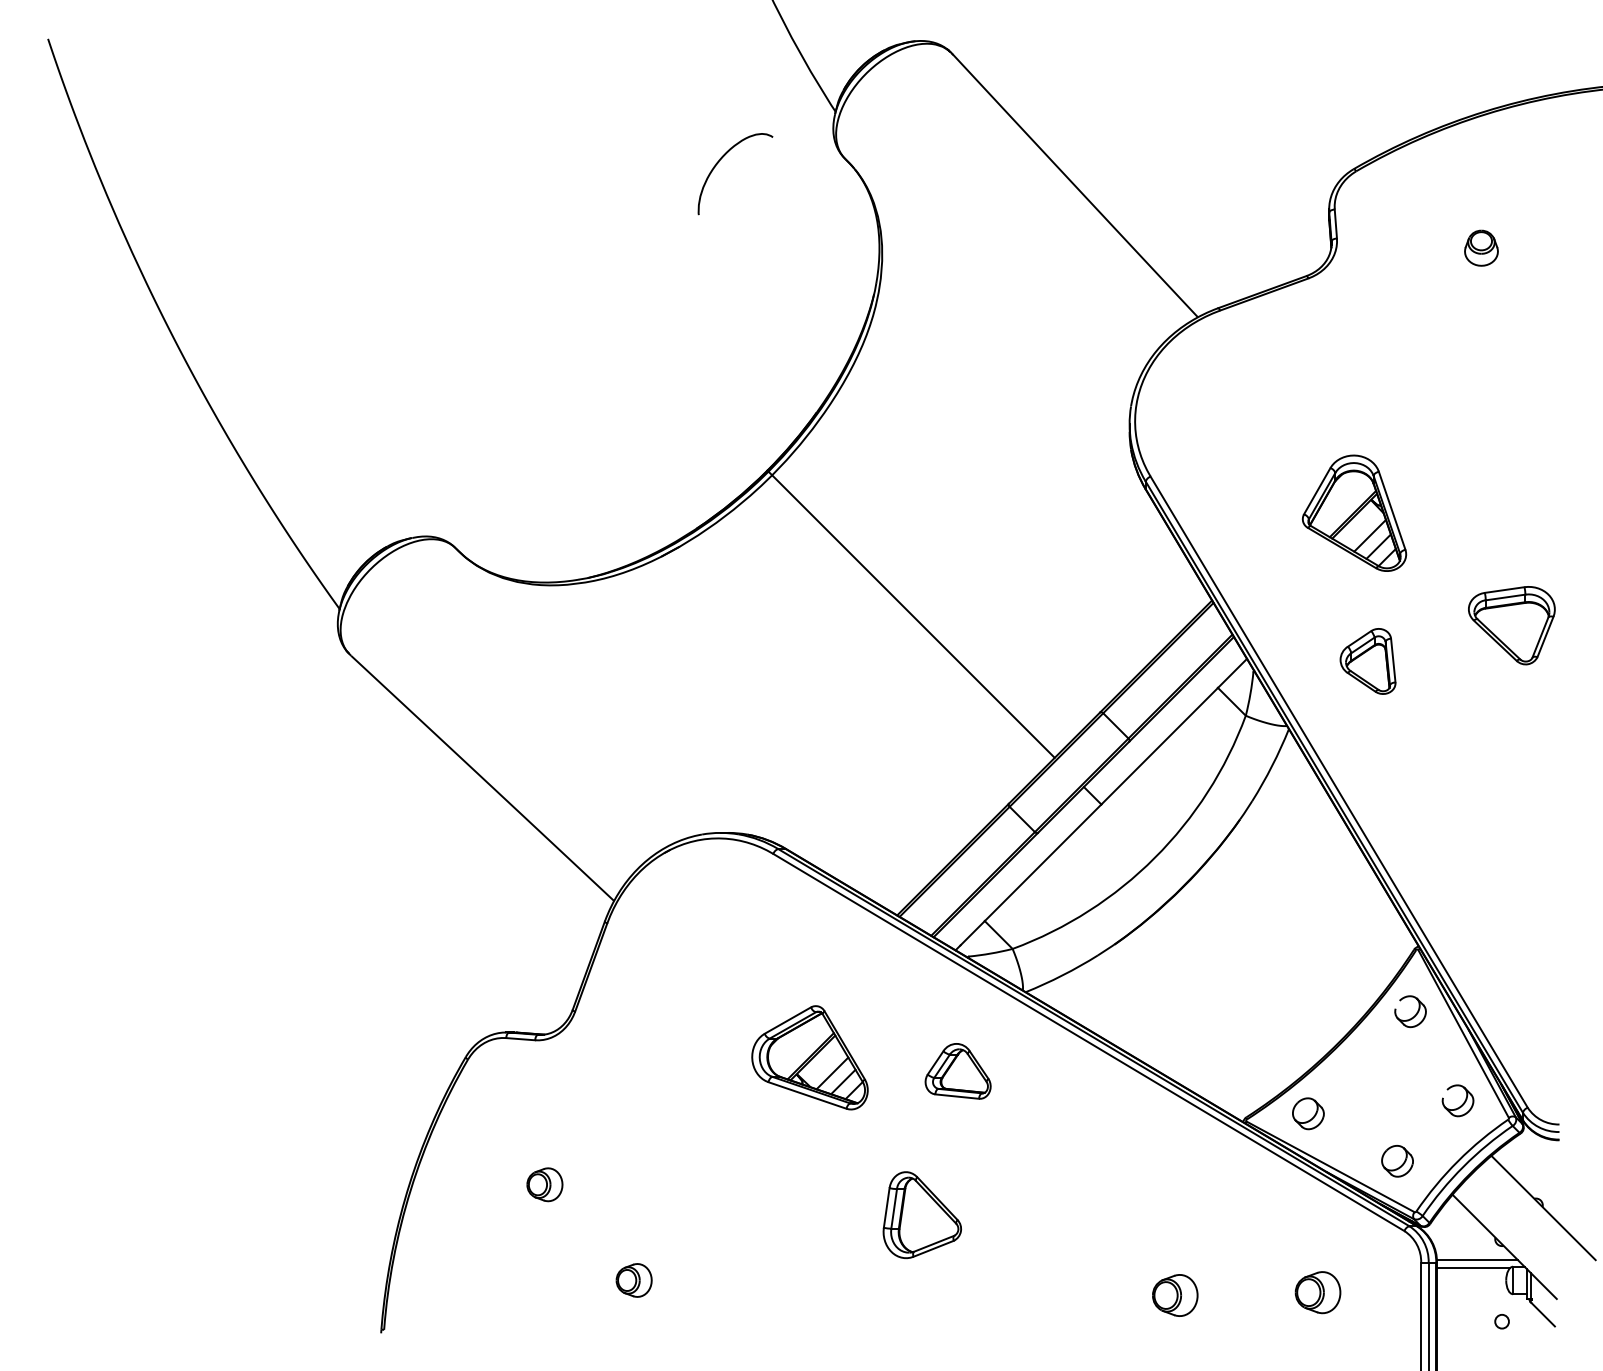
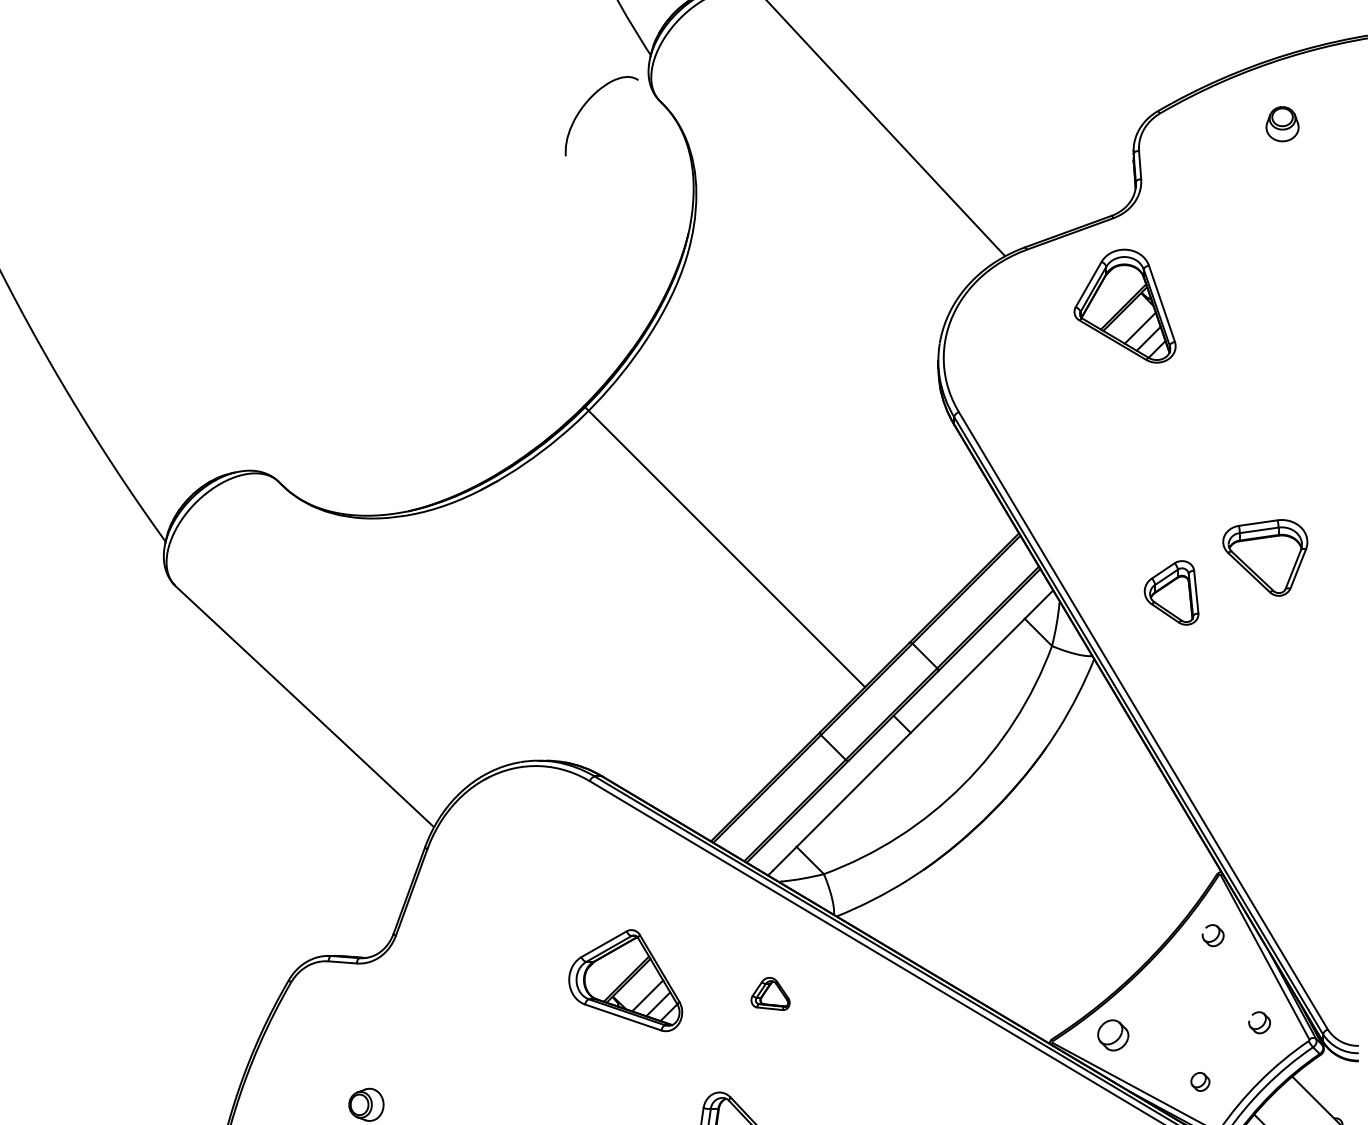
curve: (719, 162) -> (586, 104), moved
part: (1481, 247) -> (1282, 123), moved
part: (1354, 512) -> (1125, 305), moved
part: (1511, 625) -> (1264, 557), moved
part: (1410, 1011) -> (1213, 935), size x0.7
part: (957, 1071) -> (770, 994), size x0.6
part: (1457, 1100) -> (1259, 1022), size x0.7
part: (1397, 1161) -> (1200, 1082), size x0.6

